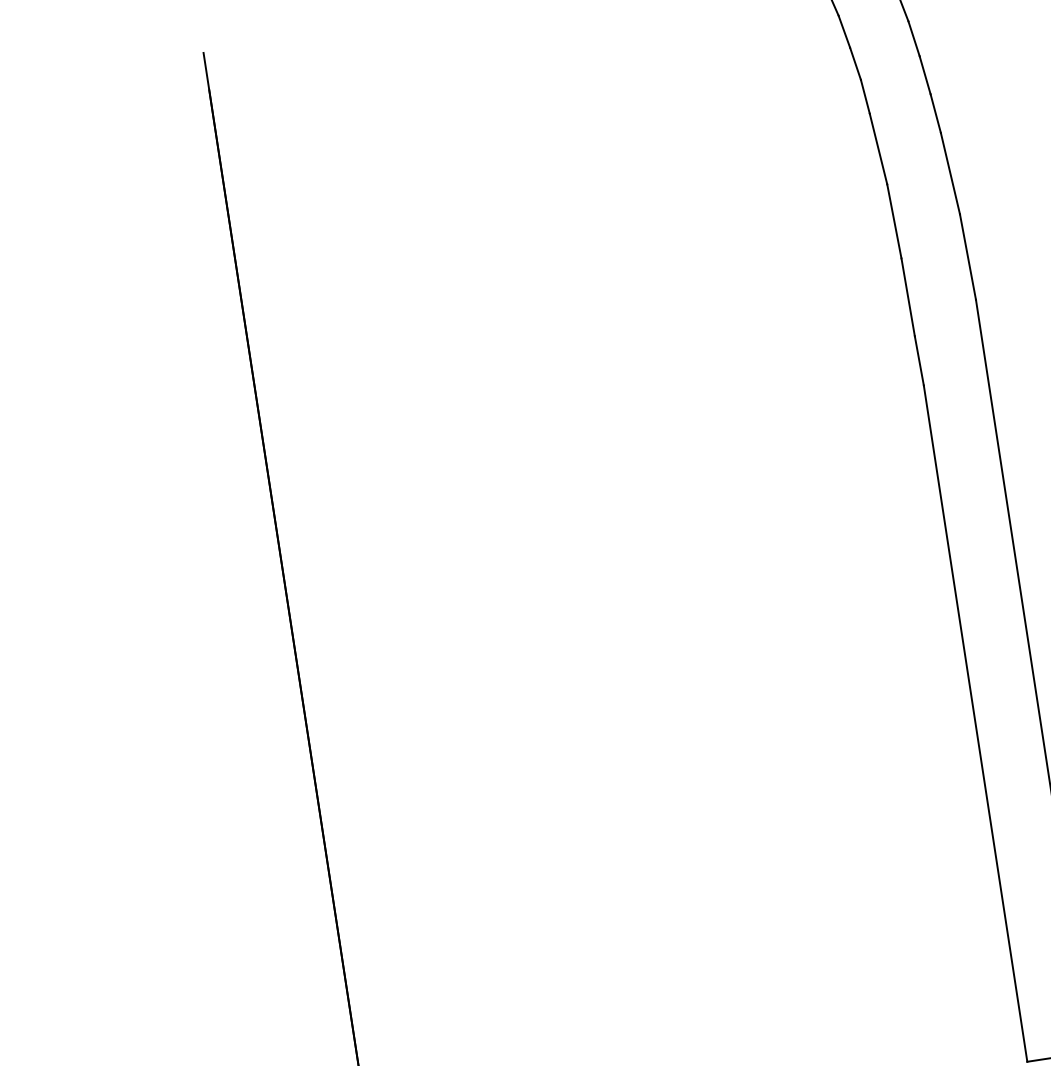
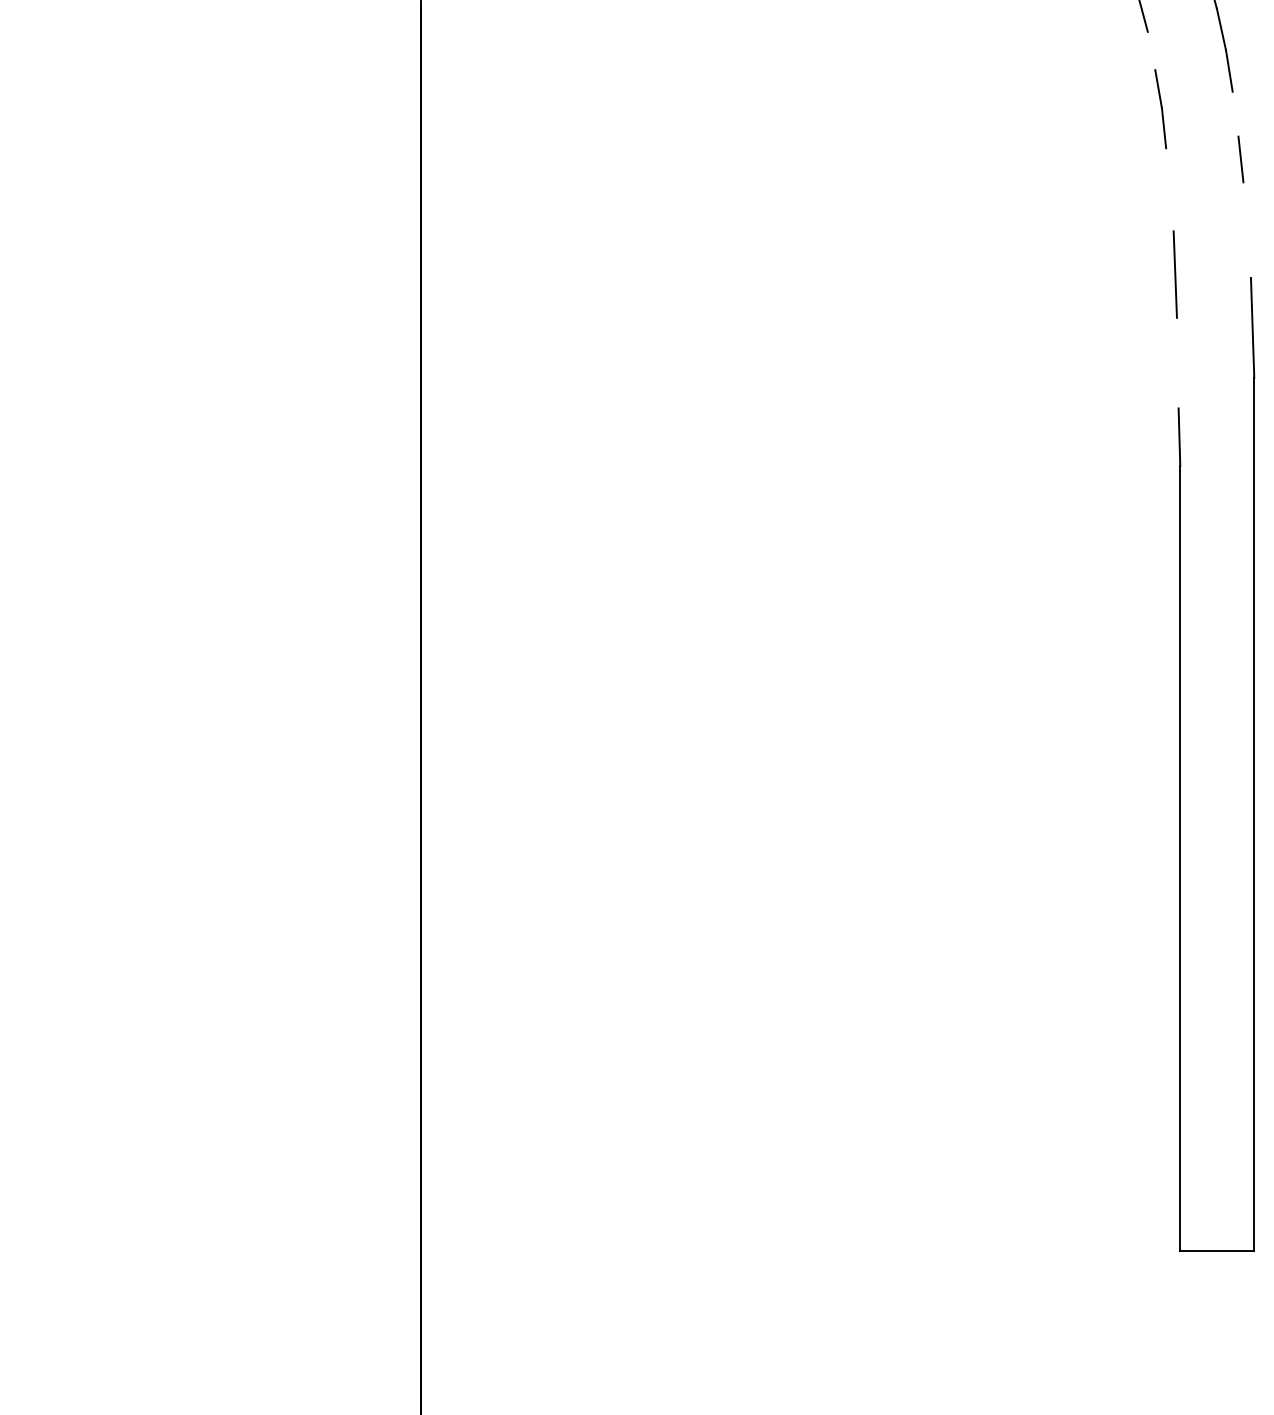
line: (844, 31) -> (1151, 50), removed
line: (924, 74) -> (1235, 113), removed
line: (878, 148) -> (1169, 189), removed
line: (949, 173) -> (1246, 229), removed
line: (907, 296) -> (1177, 362), removed

